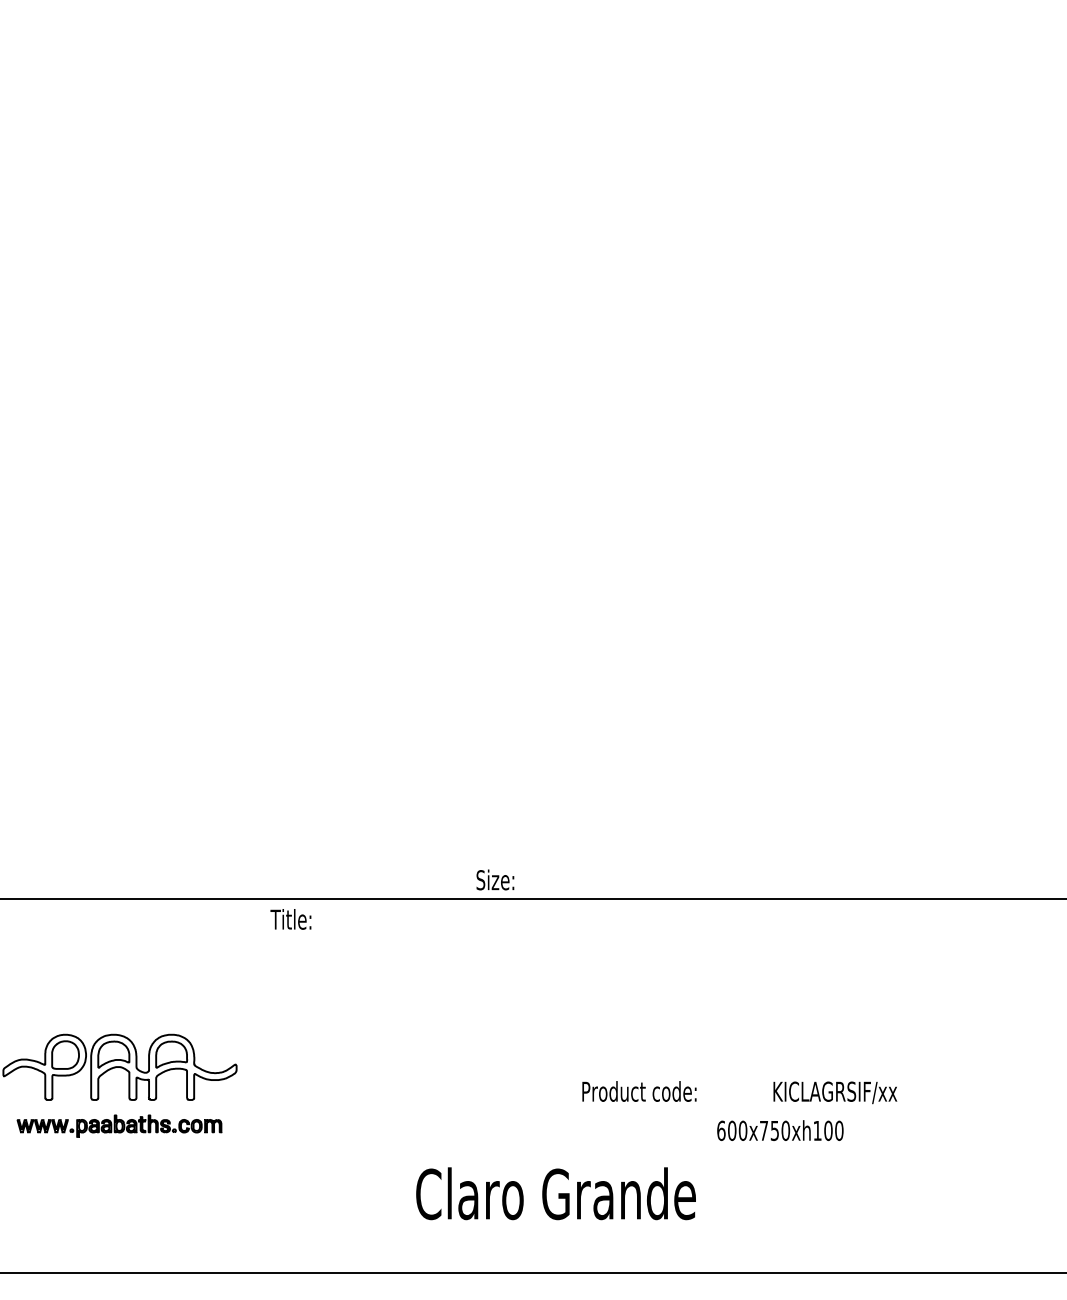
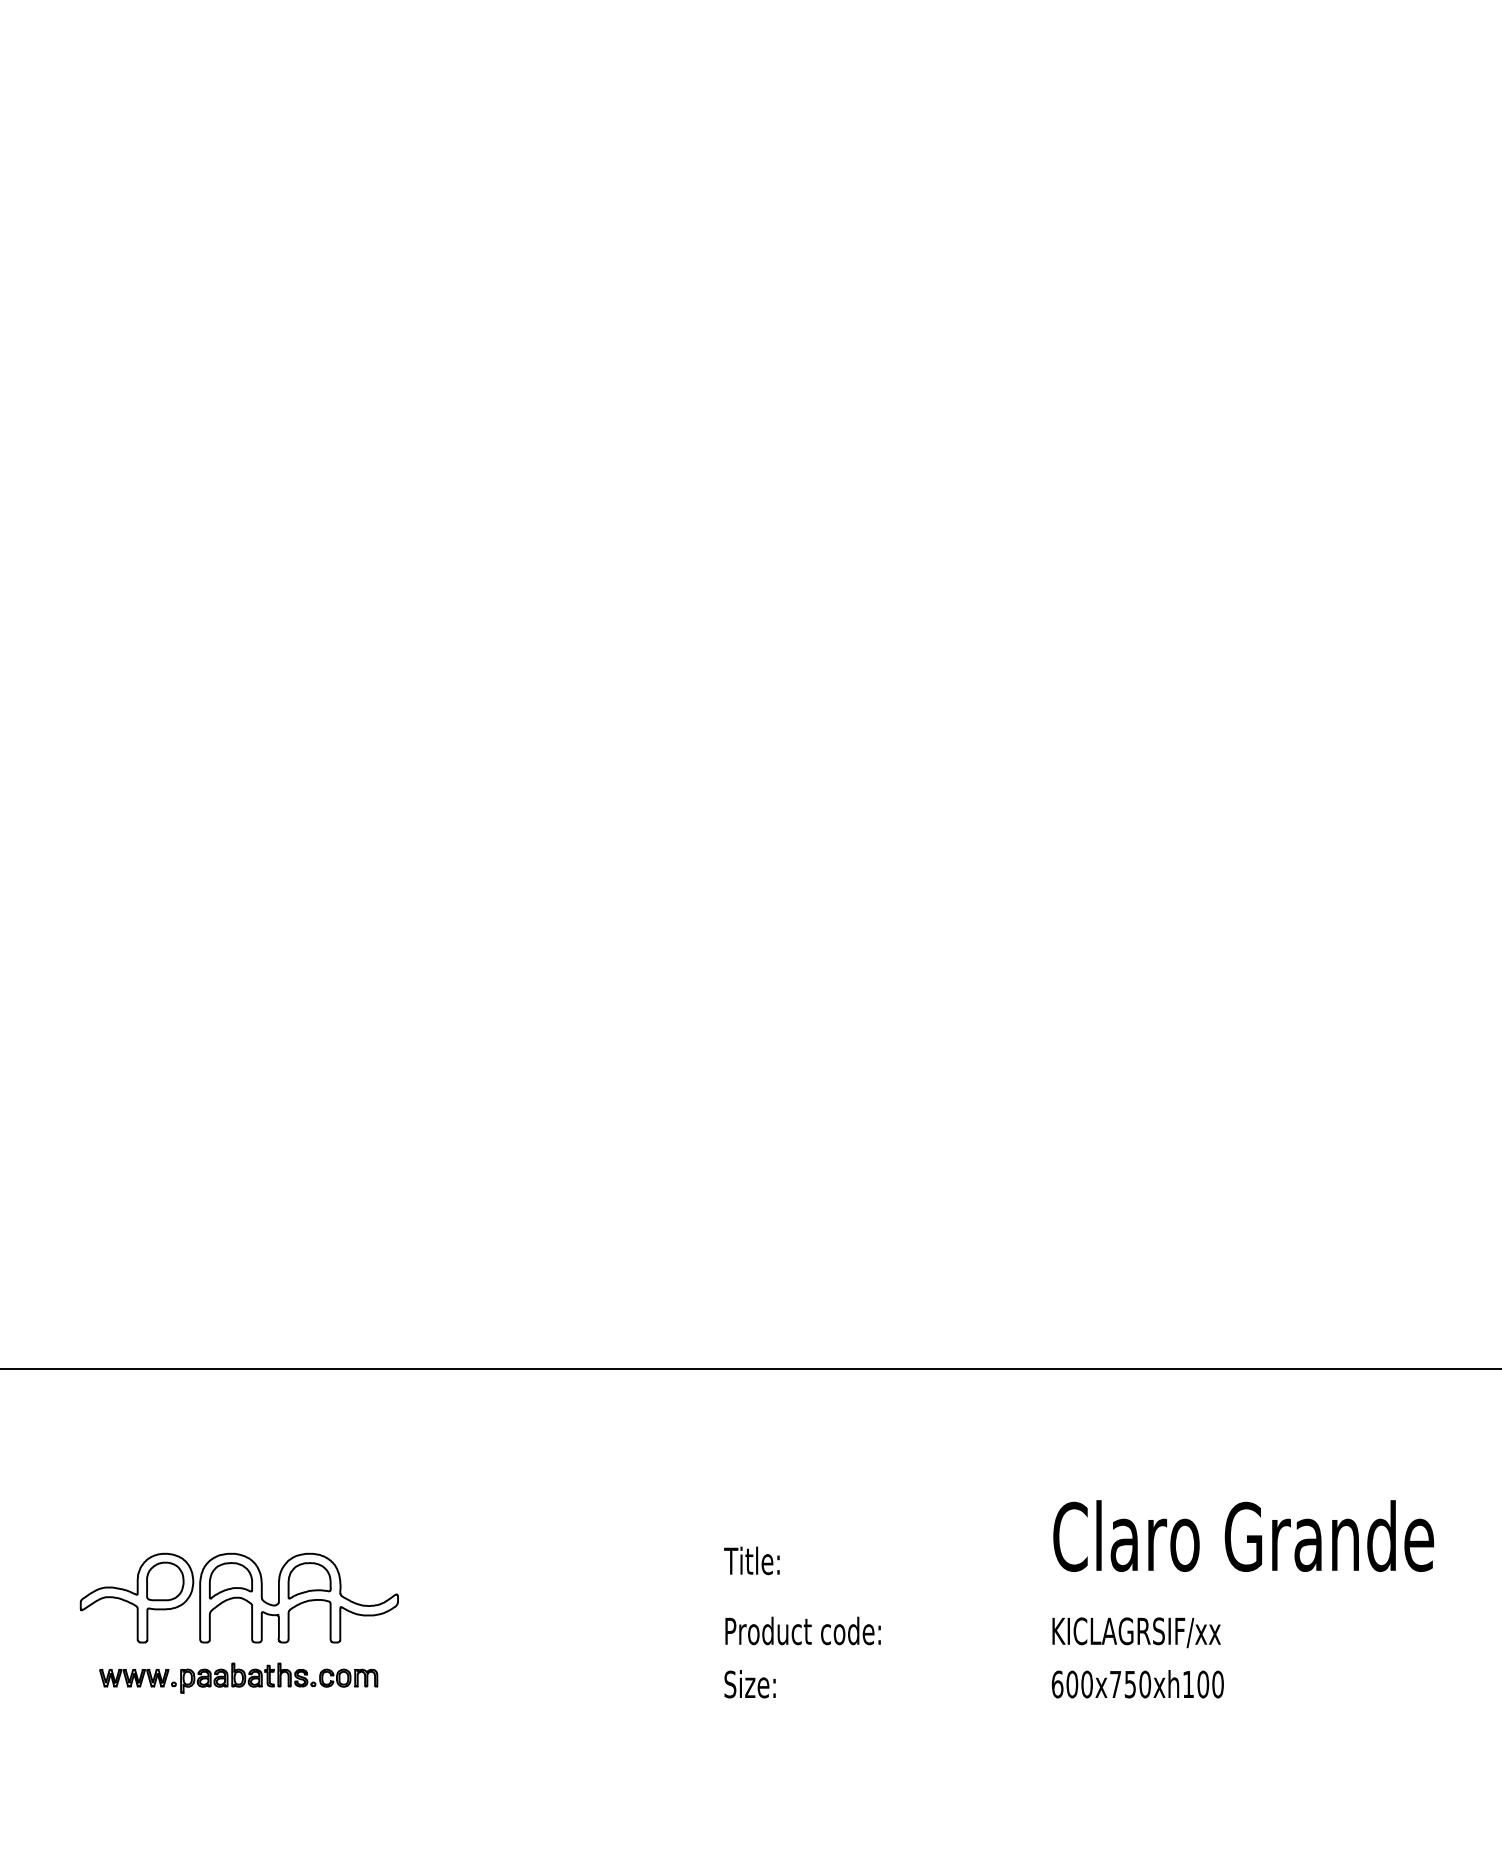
text: (494, 880) -> (749, 1684), moved
text: (290, 919) -> (751, 1560), moved
text: (639, 1091) -> (802, 1630), moved
text: (835, 1092) -> (1136, 1632), moved
text: (555, 1193) -> (1243, 1535), moved

